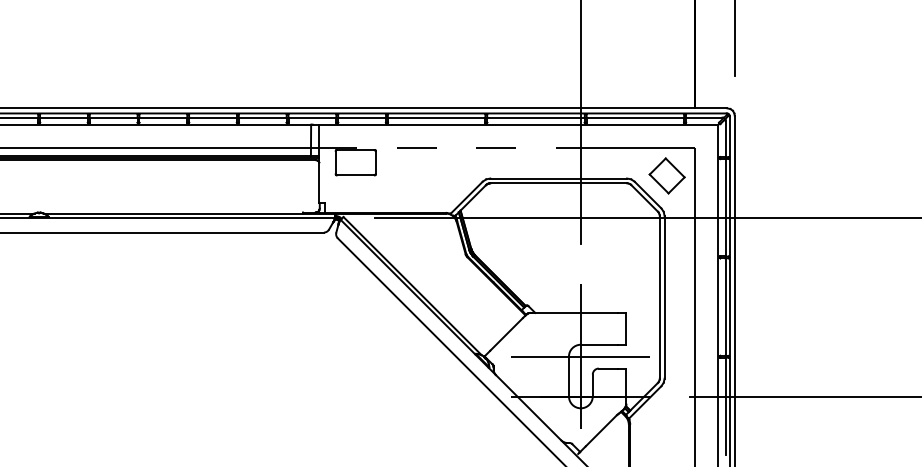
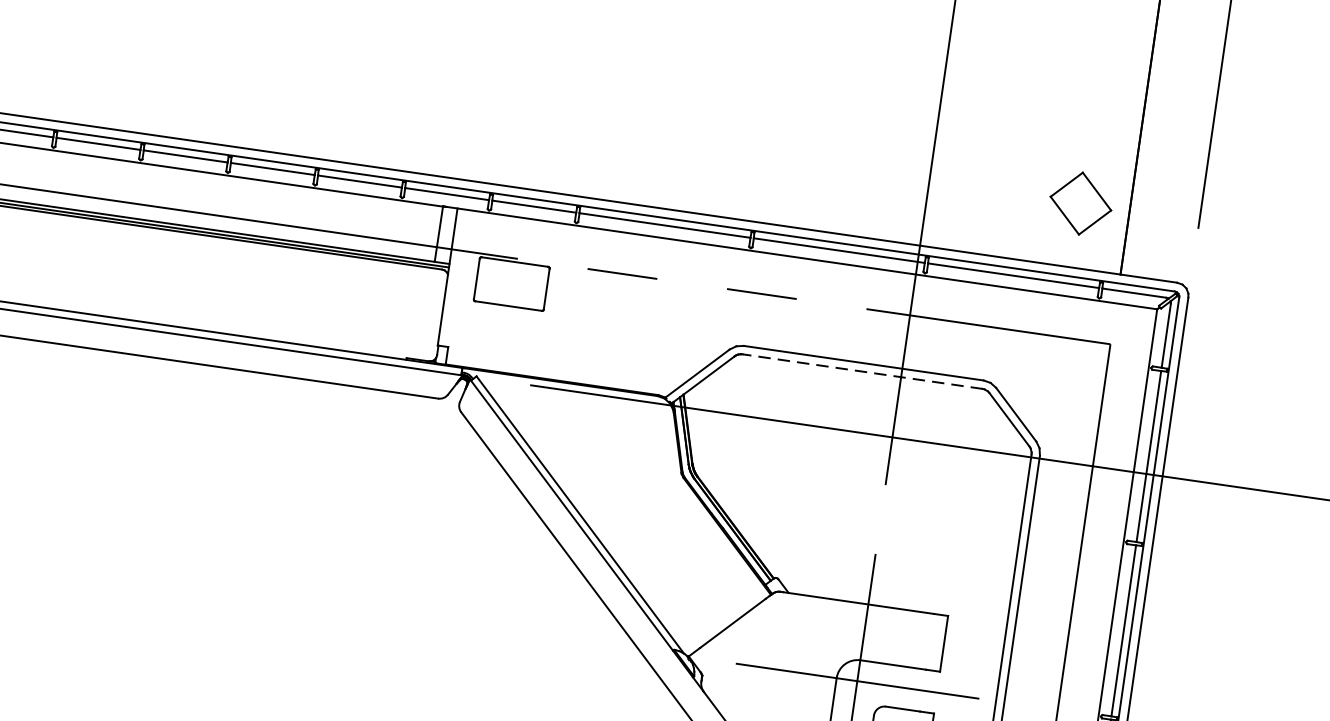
part: (666, 175) -> (1079, 202), moved
line: (558, 183) -> (862, 371), solid -> dashed

